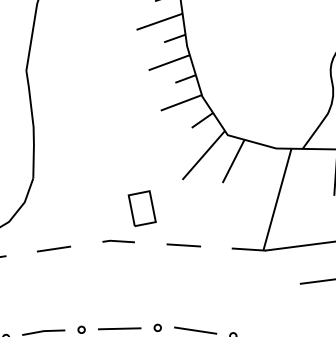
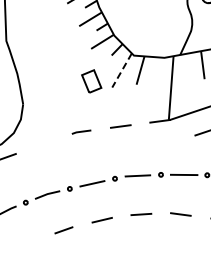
line: (204, 155) -> (122, 70), solid -> dashed
part: (141, 208) -> (91, 81), moved
line: (53, 248) -> (43, 143), removed

